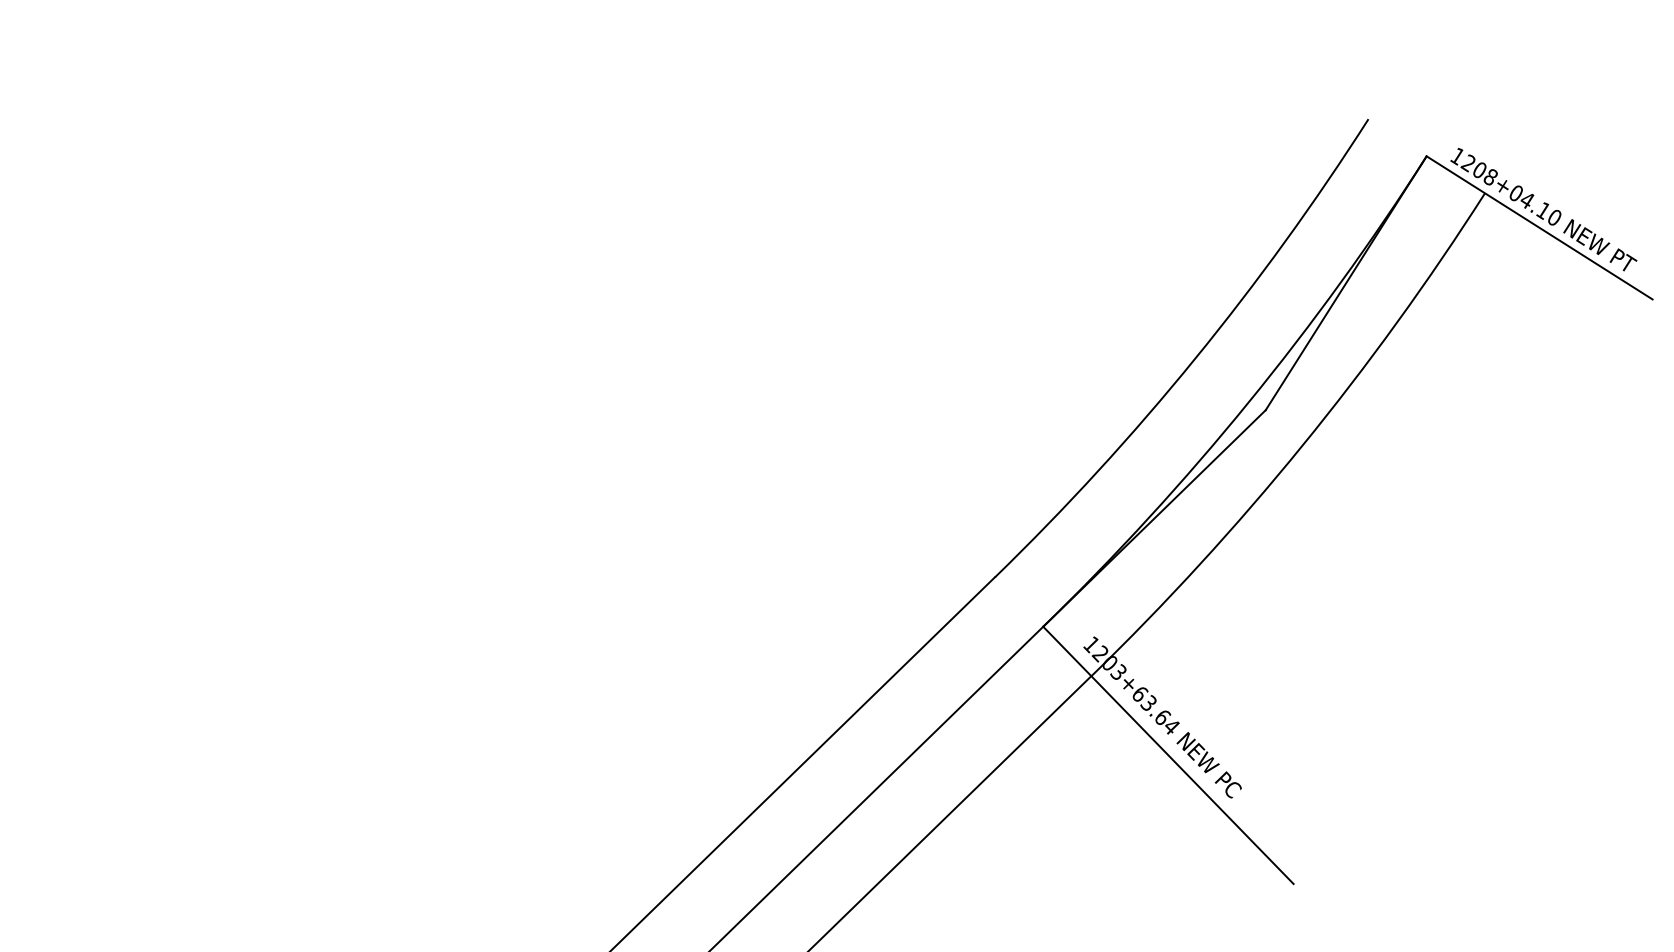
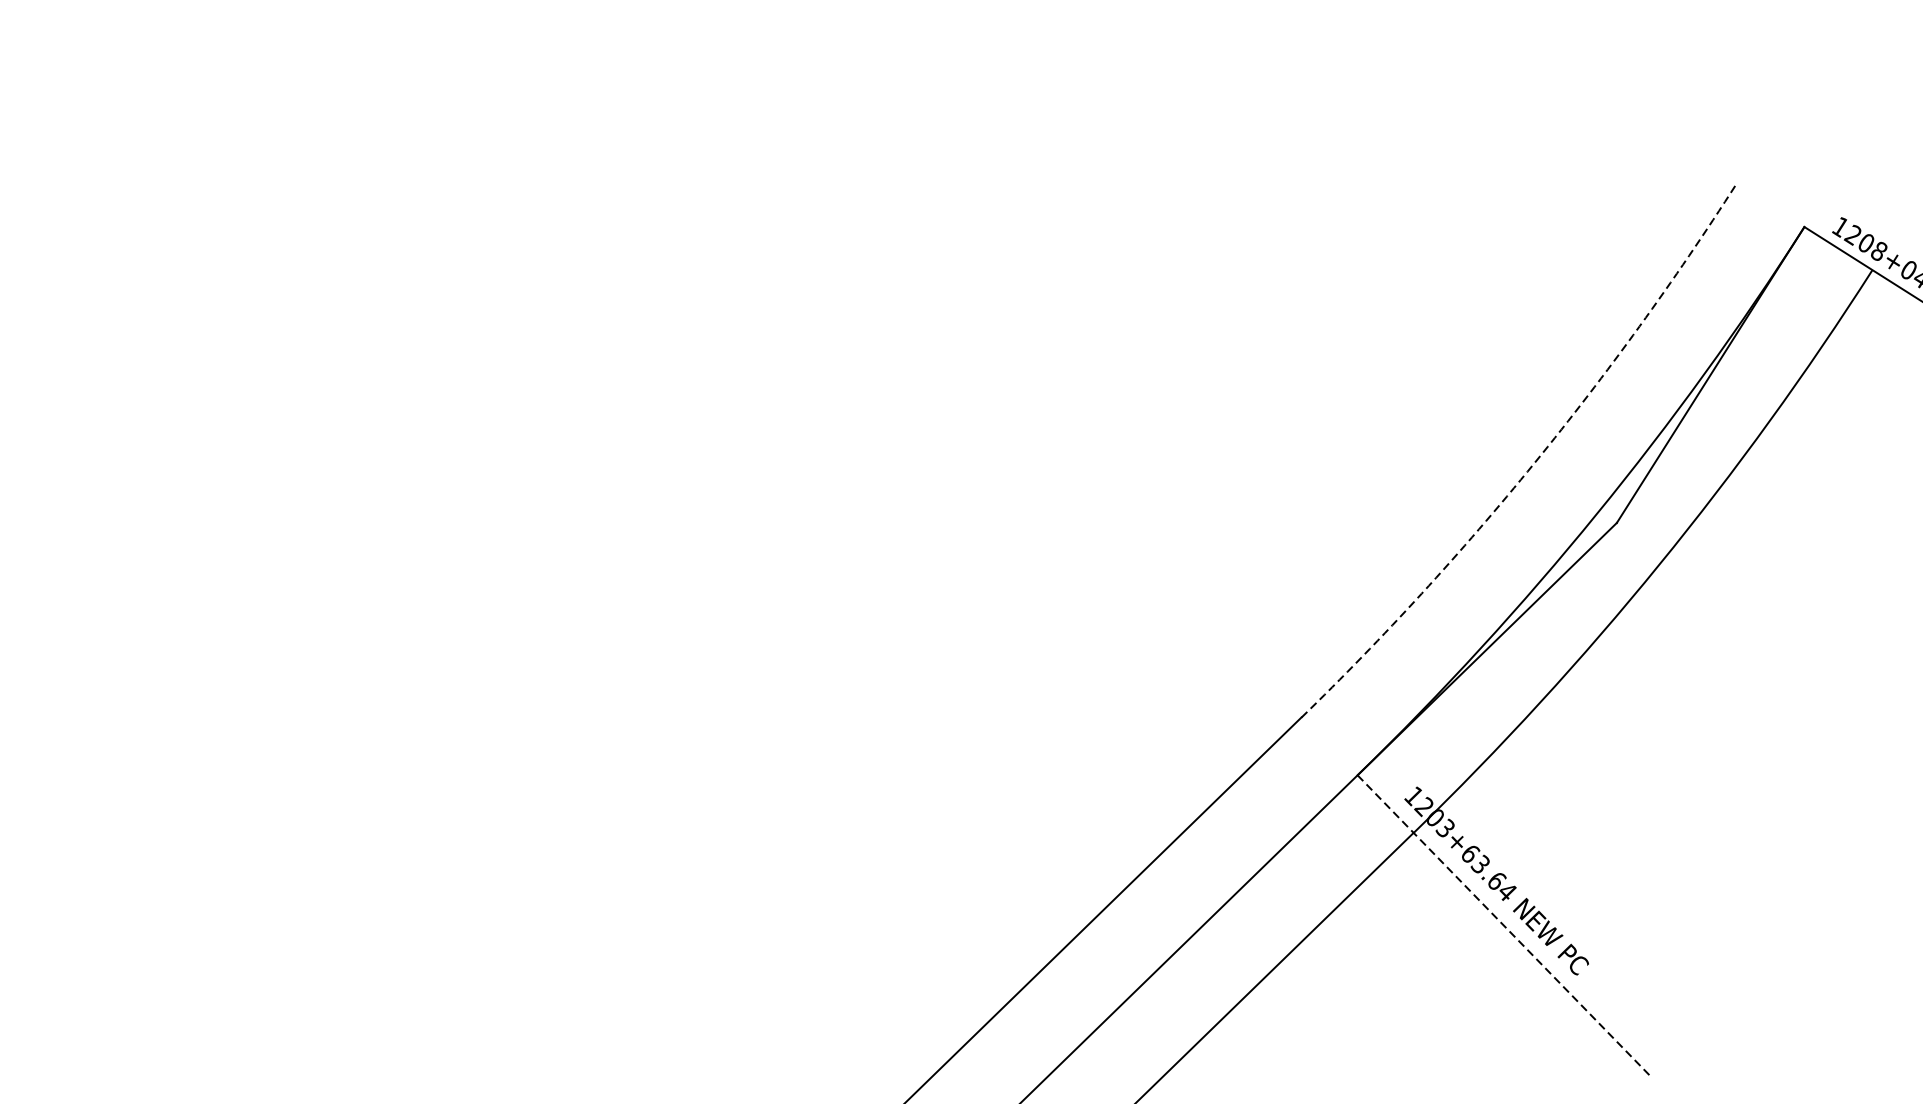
arc: (1195, 358) -> (1535, 462), solid -> dashed
line: (1168, 755) -> (1503, 925), solid -> dashed

